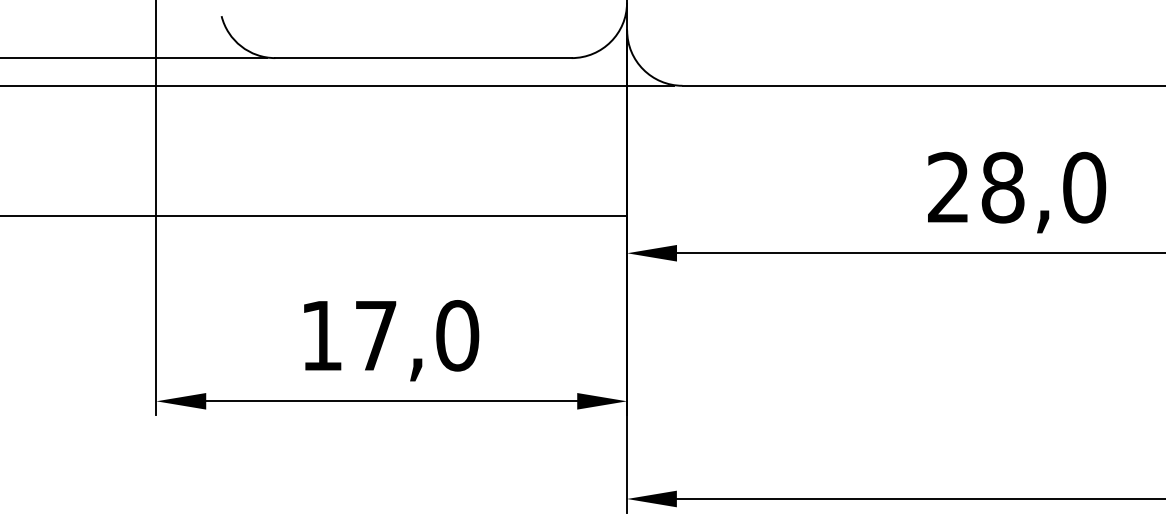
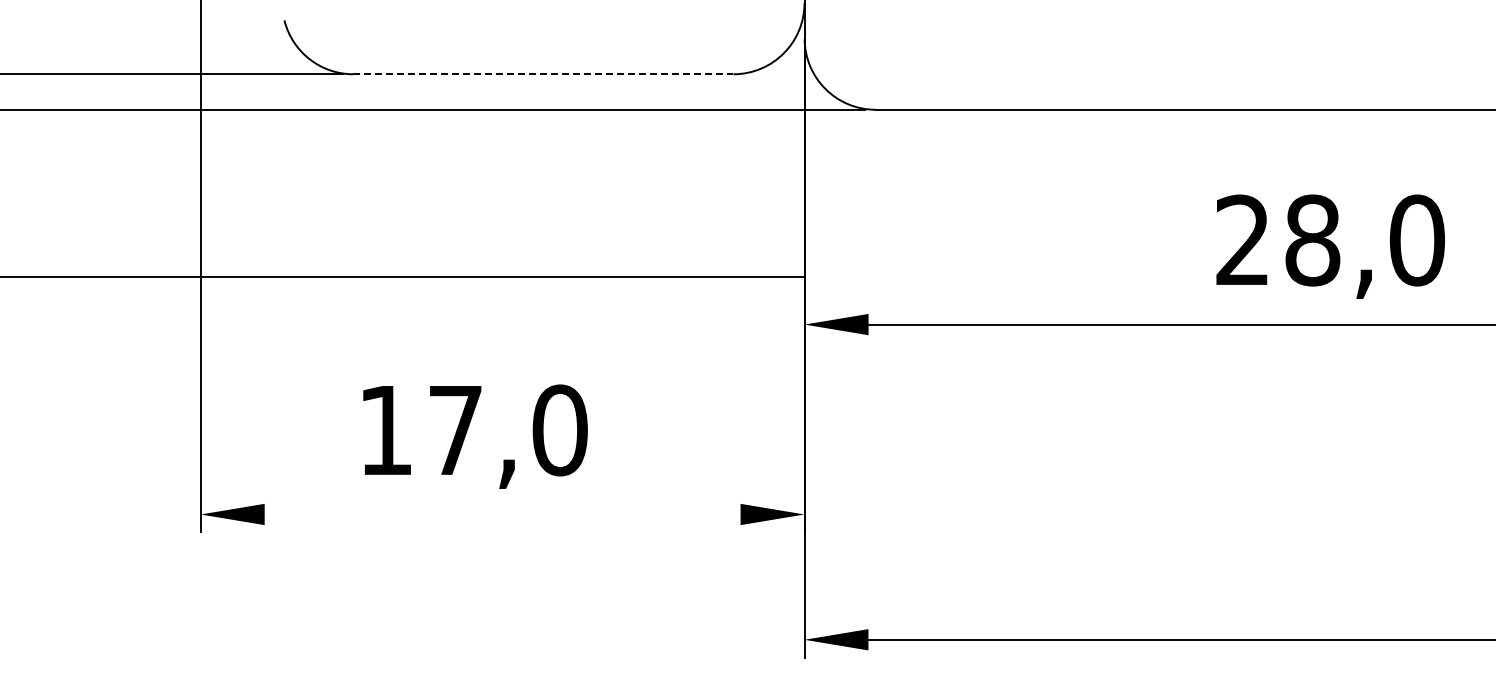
line: (423, 58) -> (543, 74), solid -> dashed
text: (1016, 192) -> (1330, 246), moved
text: (391, 340) -> (475, 436), moved
line: (391, 401) -> (502, 514), removed

